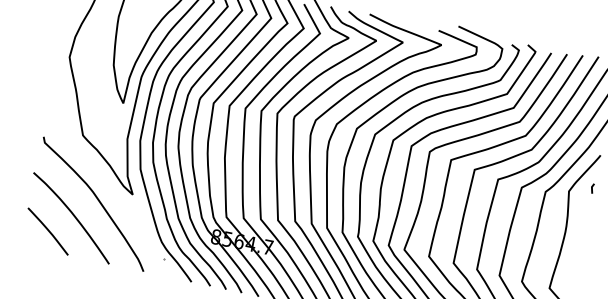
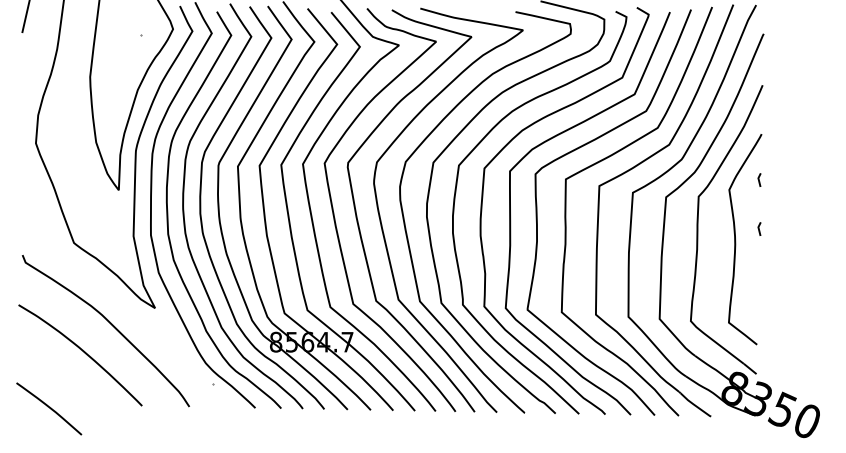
line: (585, 223) -> (759, 228), added
curve: (48, 231) -> (49, 408), moved

